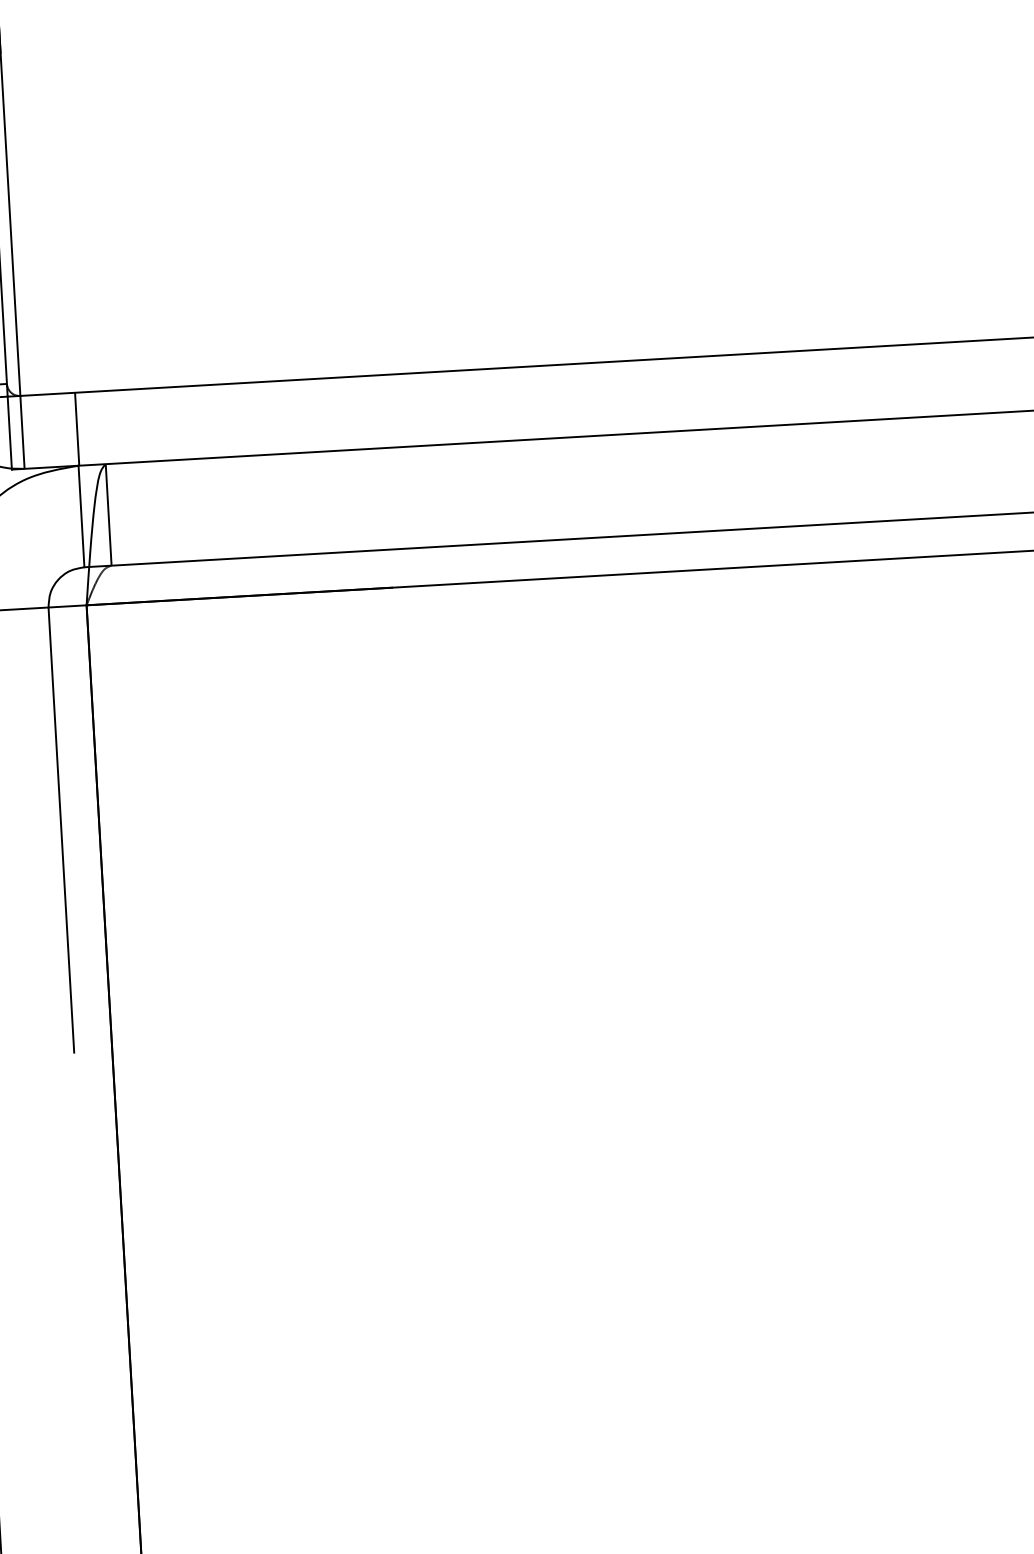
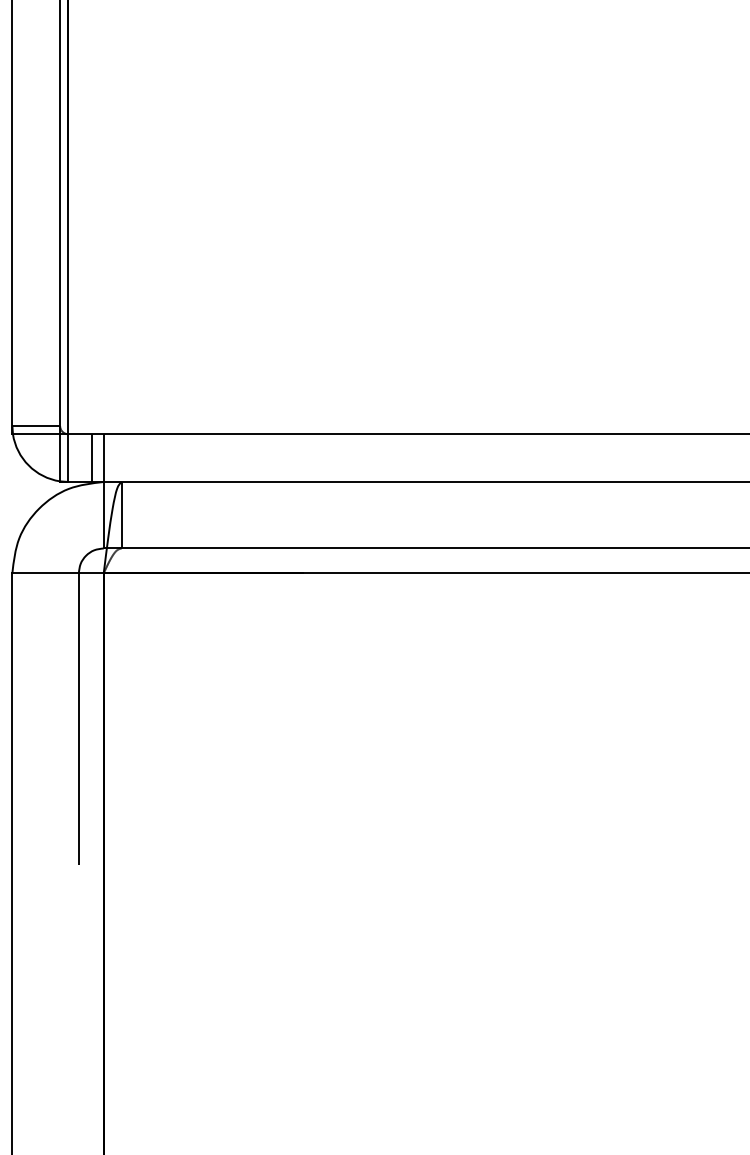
line: (59, 429) -> (92, 457), added

